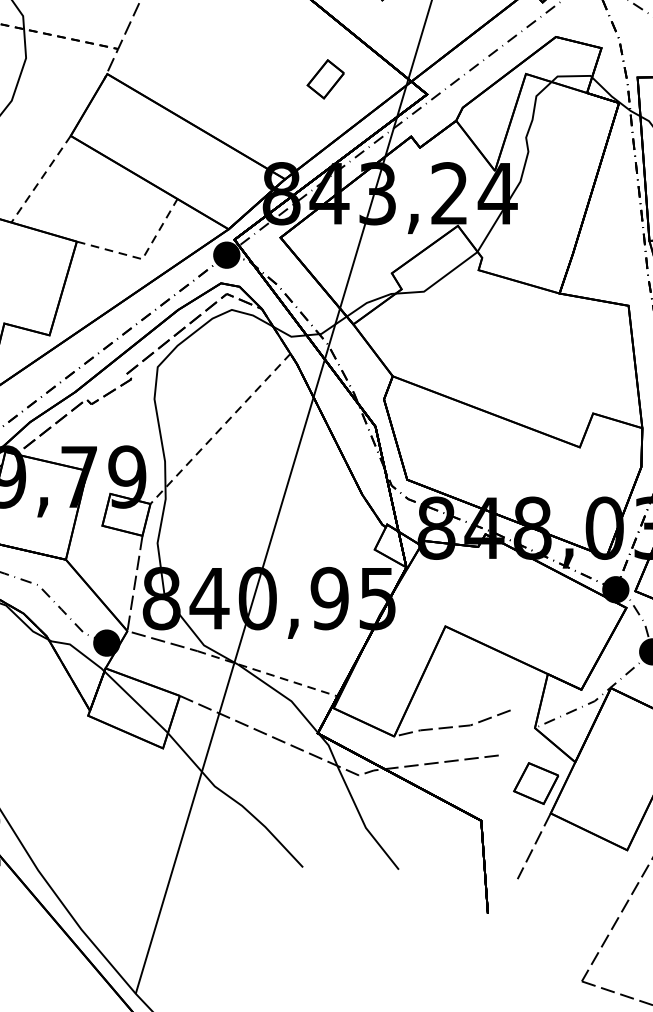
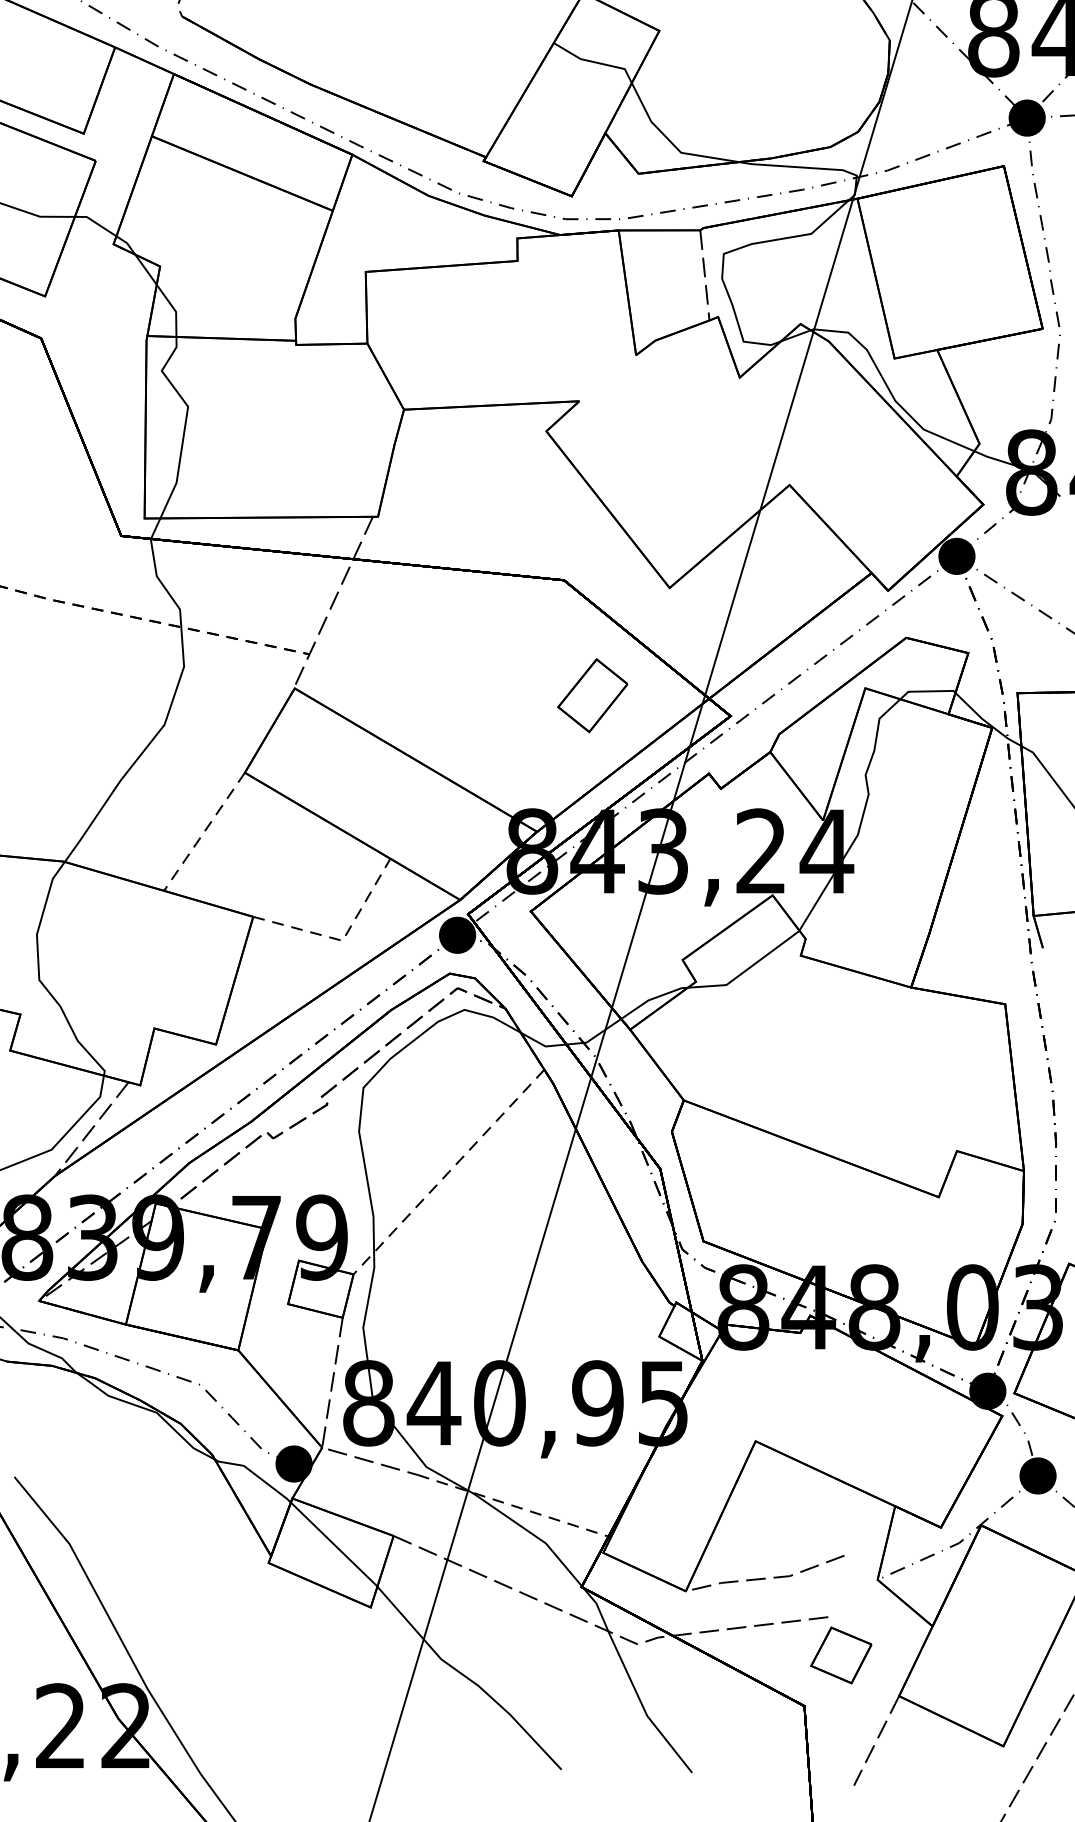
part: (325, 79) -> (591, 695), size x1.4
part: (536, 783) -> (841, 1655), moved

